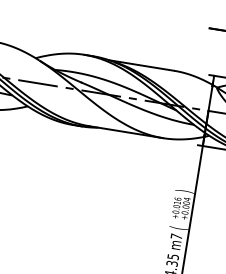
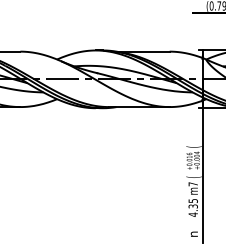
text: (184, 190) -> (193, 146), ) -> (

